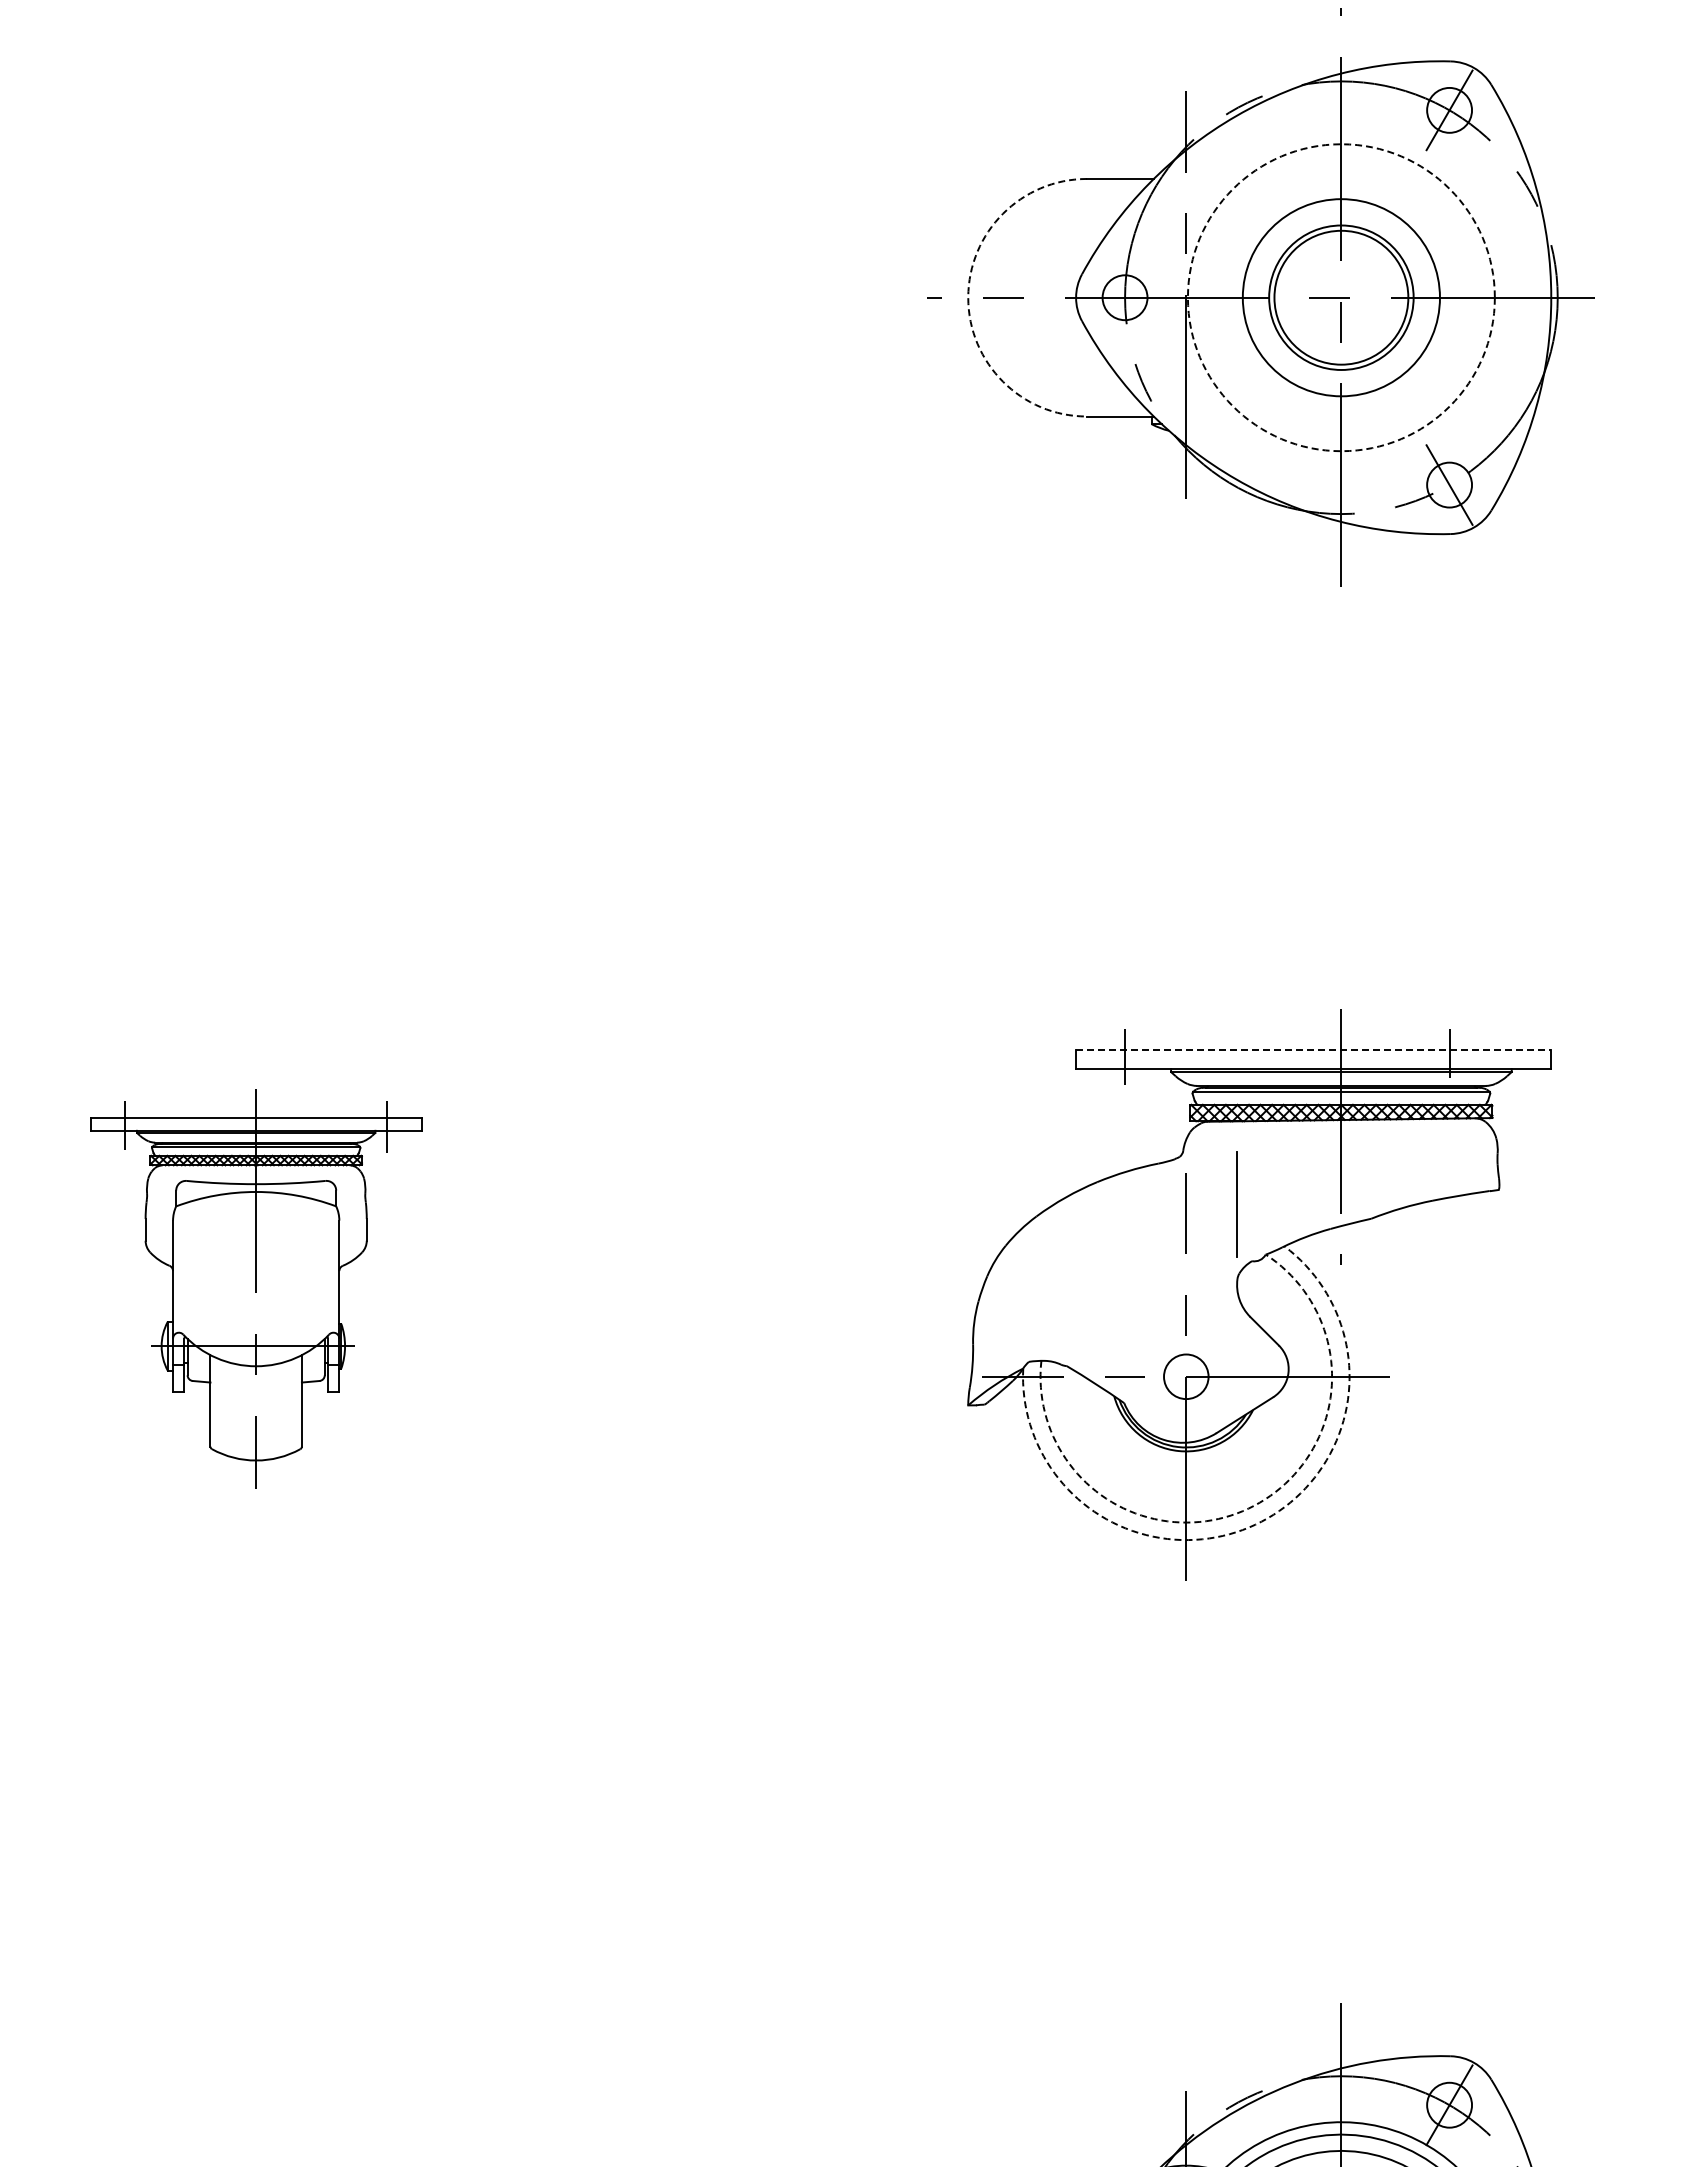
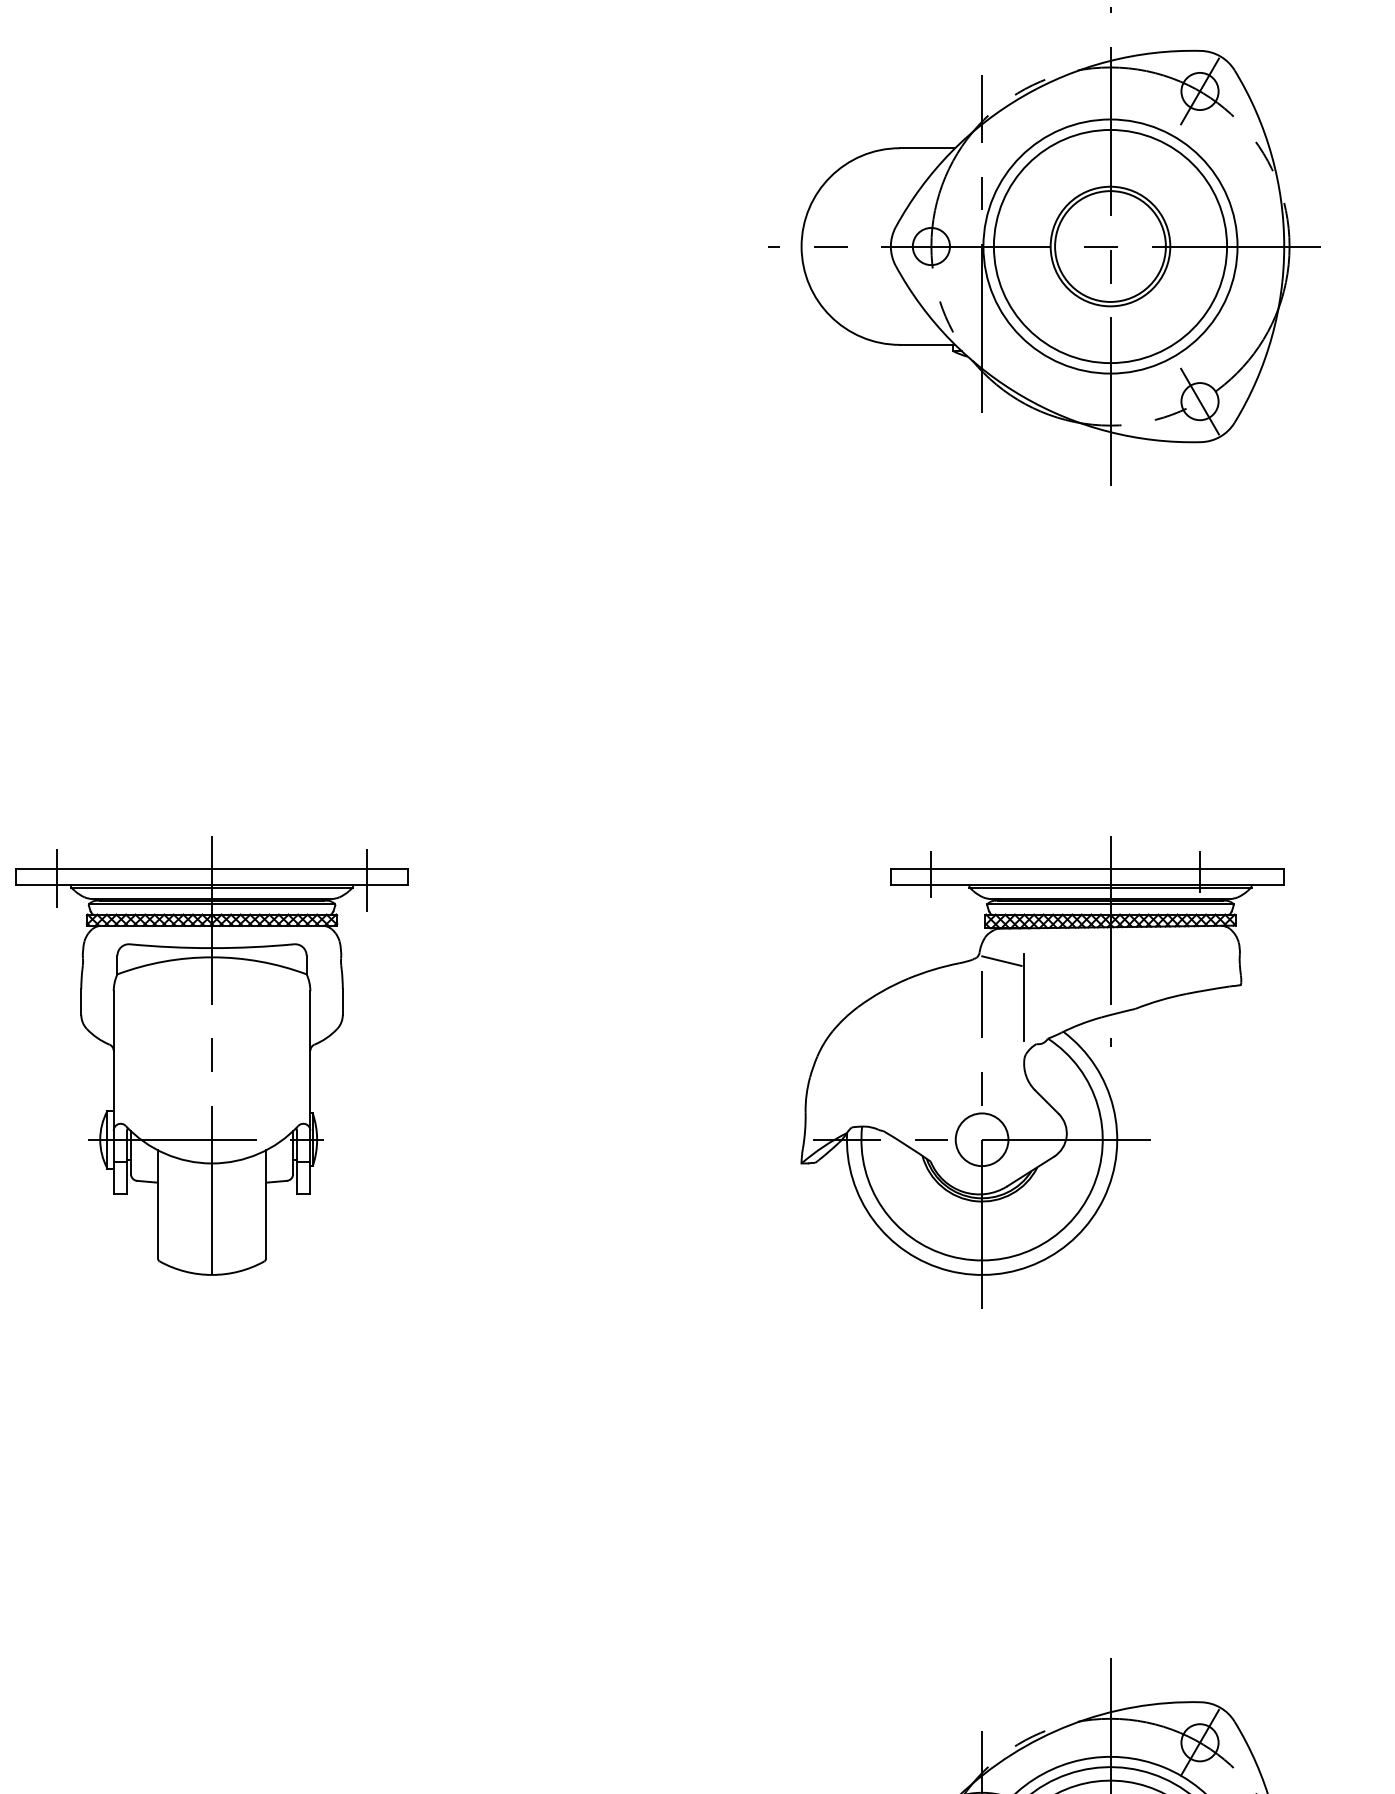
arc: (968, 297) -> (801, 246), dashed -> solid
circle: (1340, 297) -> (1109, 246), dashed -> solid
circle: (1341, 297) -> (1110, 246), size x1.43
line: (1313, 1050) -> (1087, 869), dashed -> solid
line: (1210, 1160) -> (1002, 960), added
part: (256, 1274) -> (212, 1055), size x1.43
circle: (1186, 1376) -> (982, 1139), size x1.43
arc: (1248, 1508) -> (1033, 1248), dashed -> solid
arc: (1255, 1524) -> (1039, 1262), dashed -> solid

